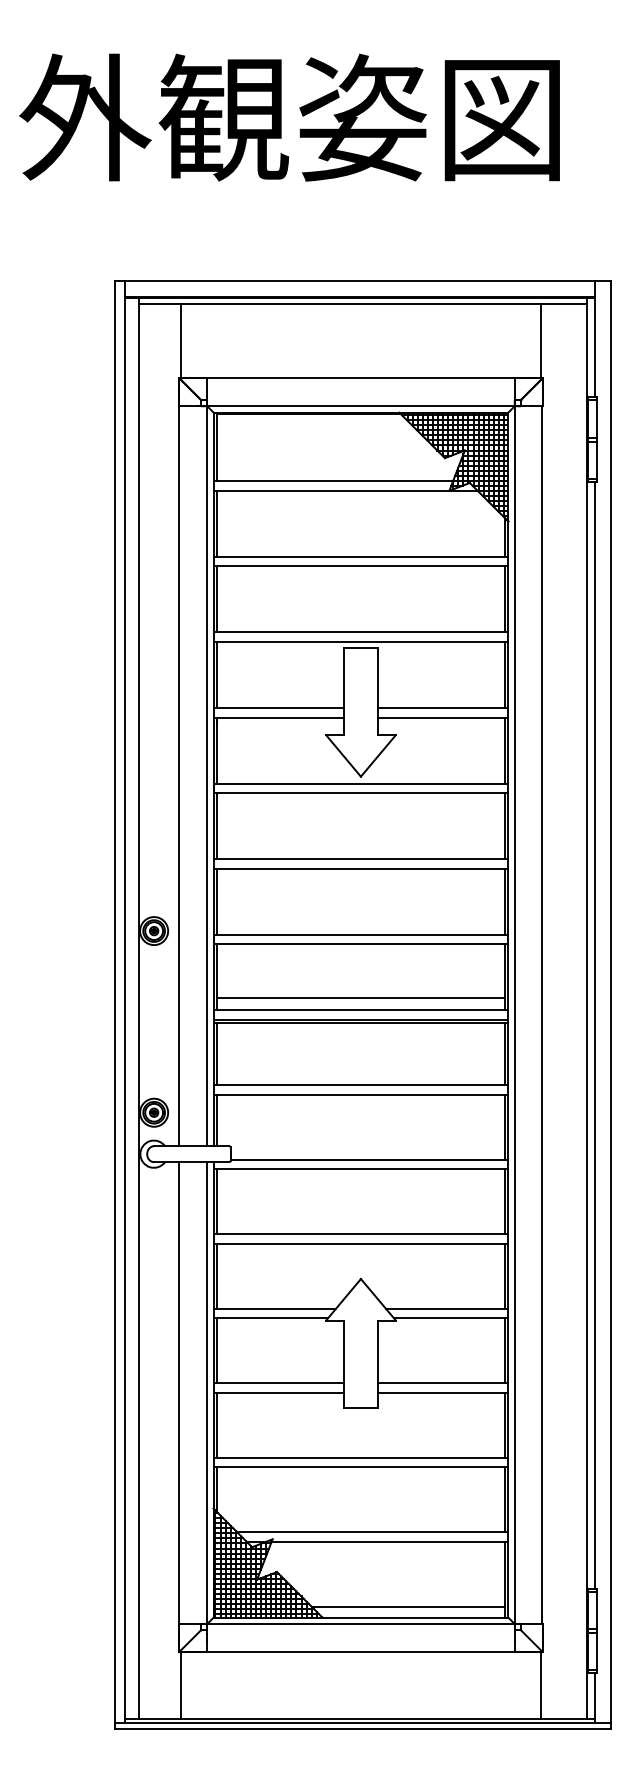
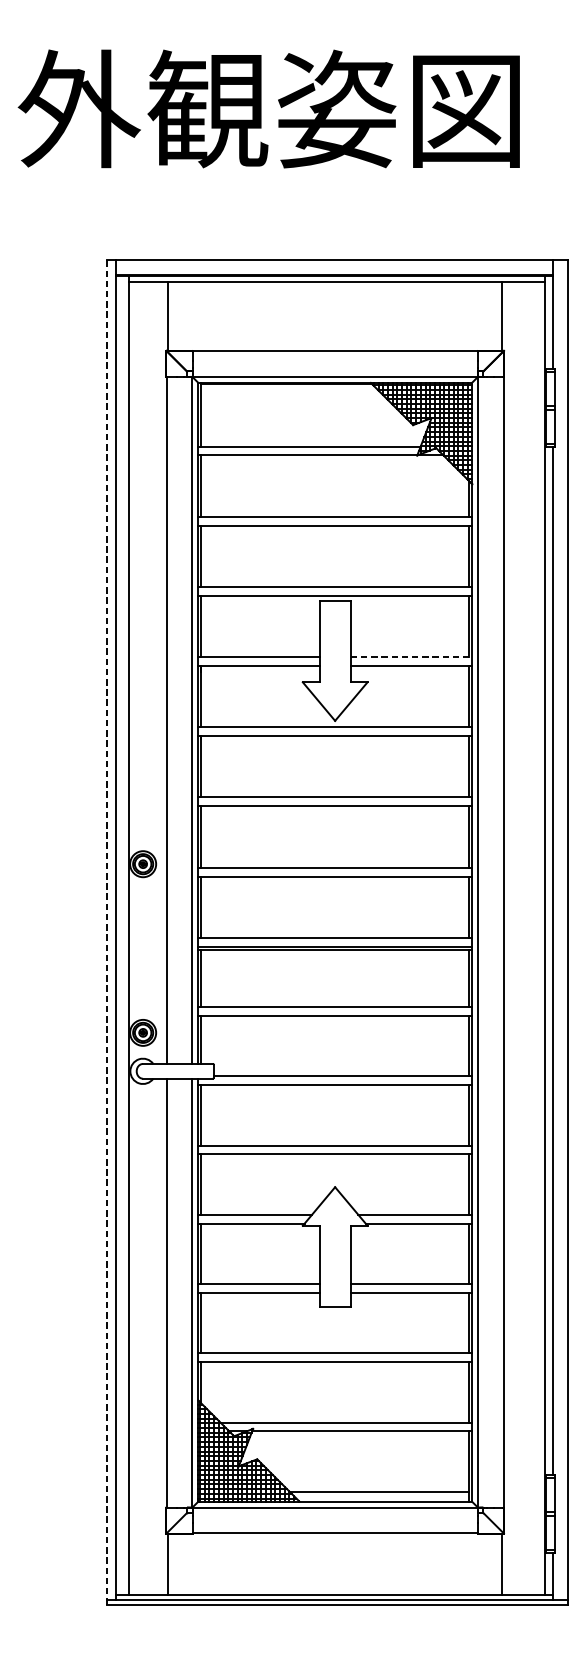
line: (443, 707) -> (411, 656), solid -> dashed
line: (360, 997) -> (334, 925), removed
line: (115, 1004) -> (107, 932), solid -> dashed

